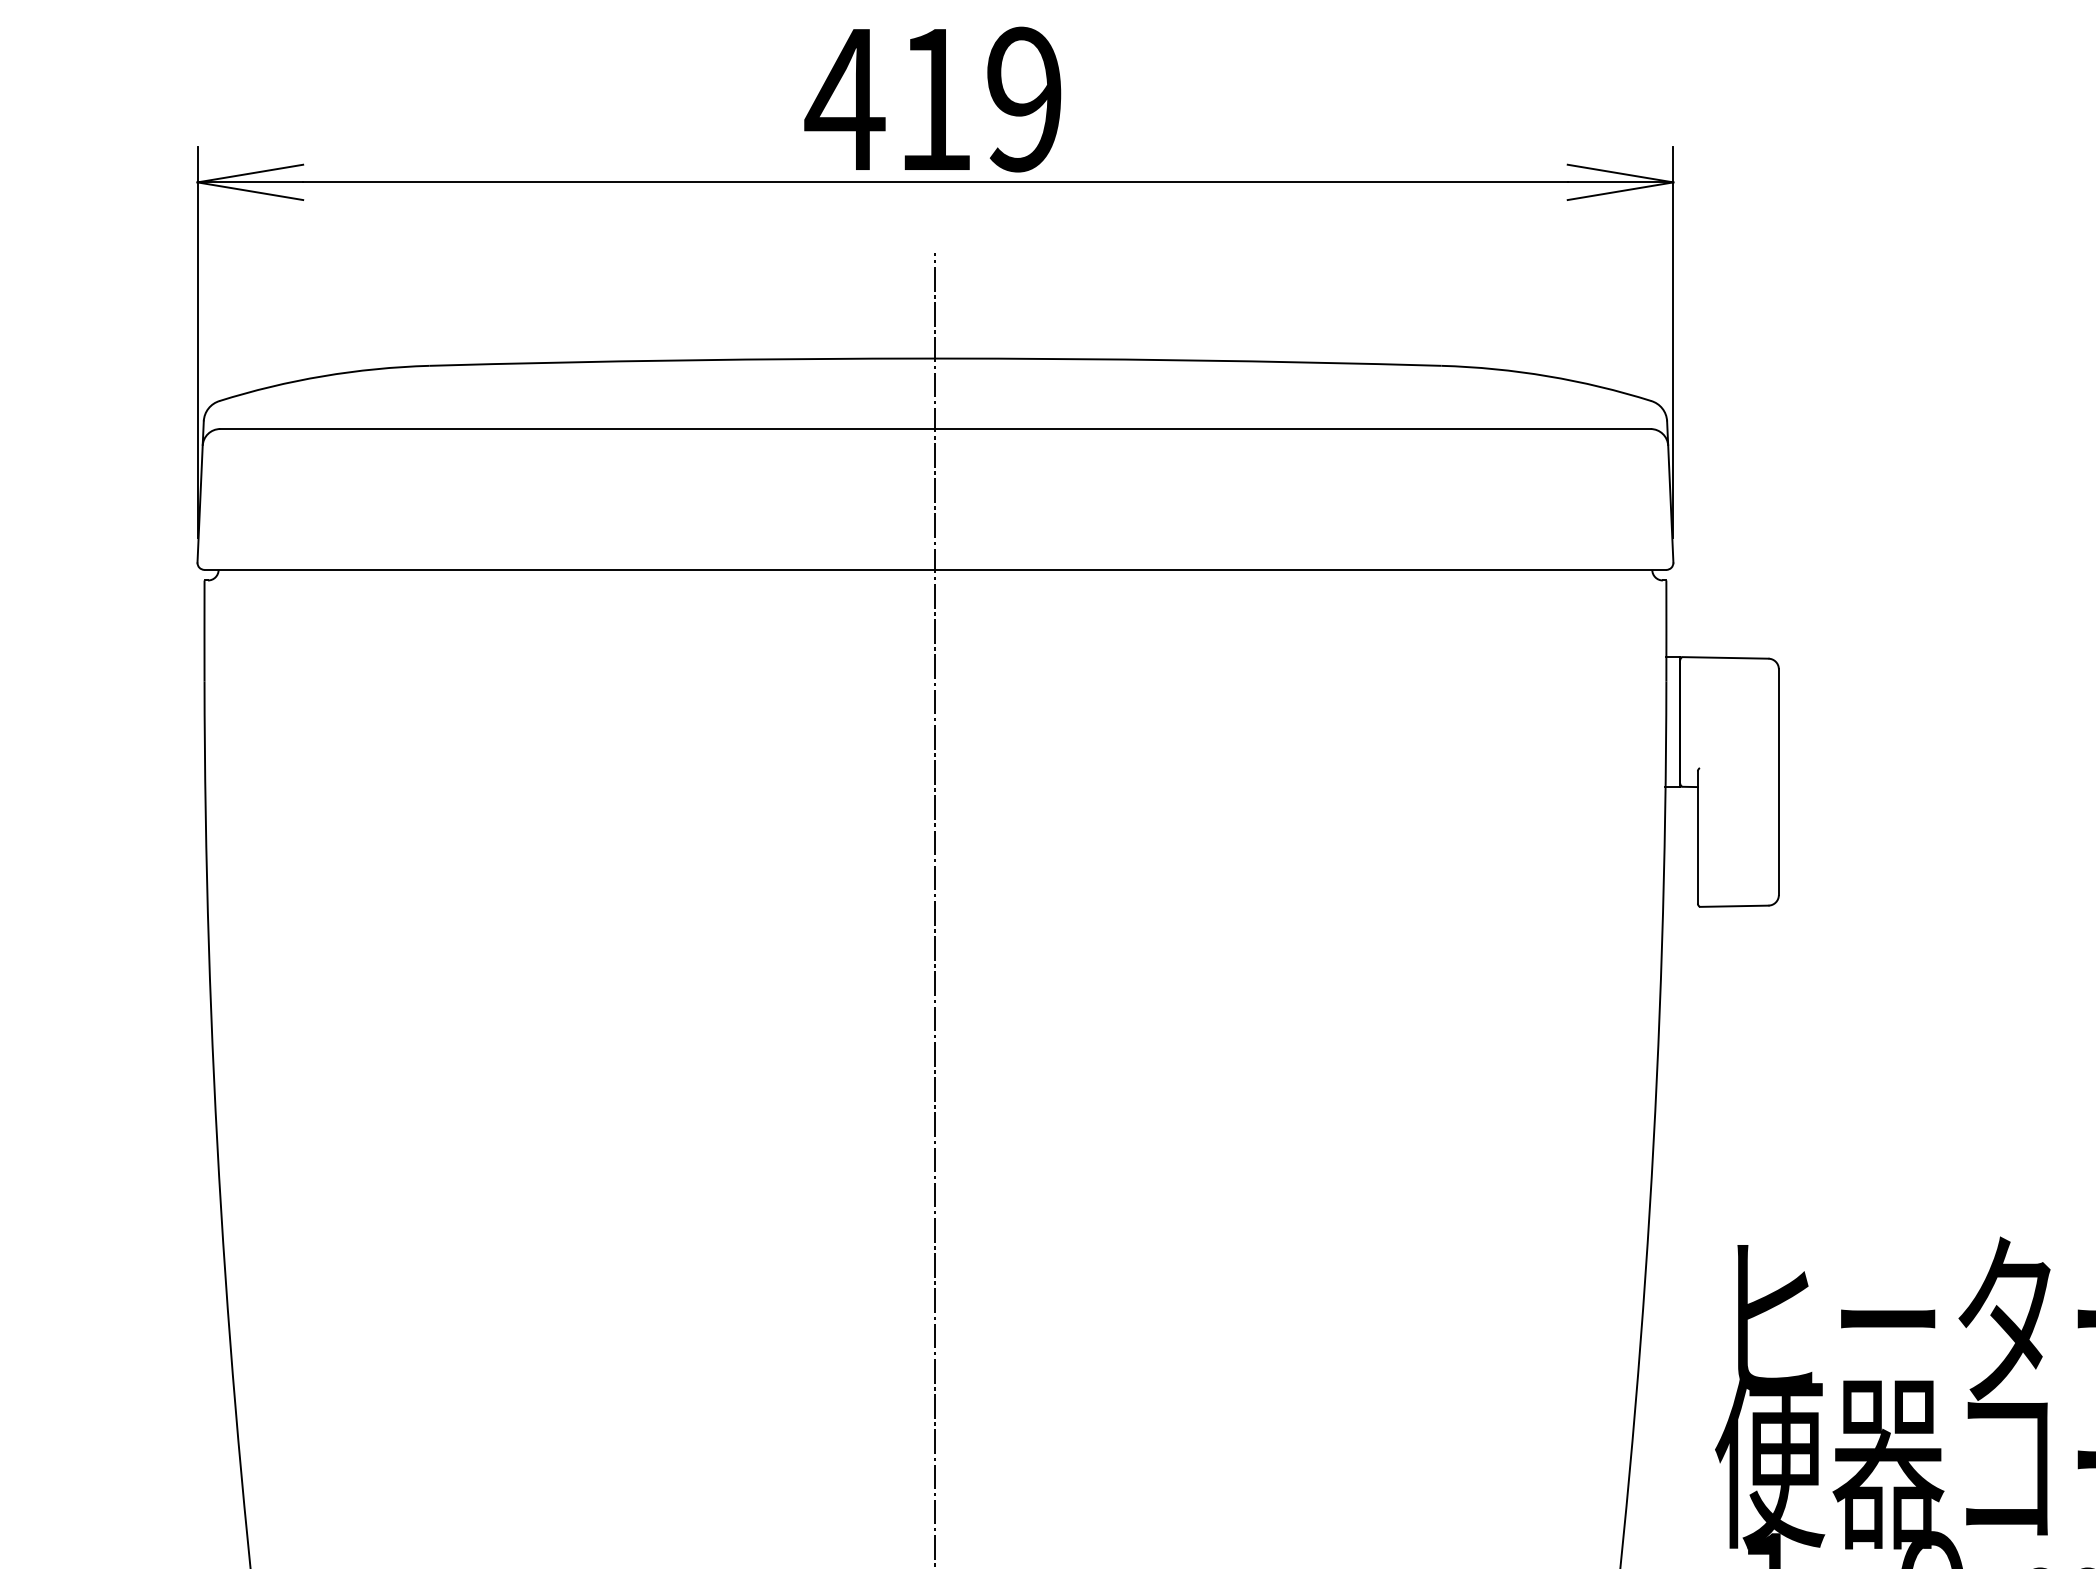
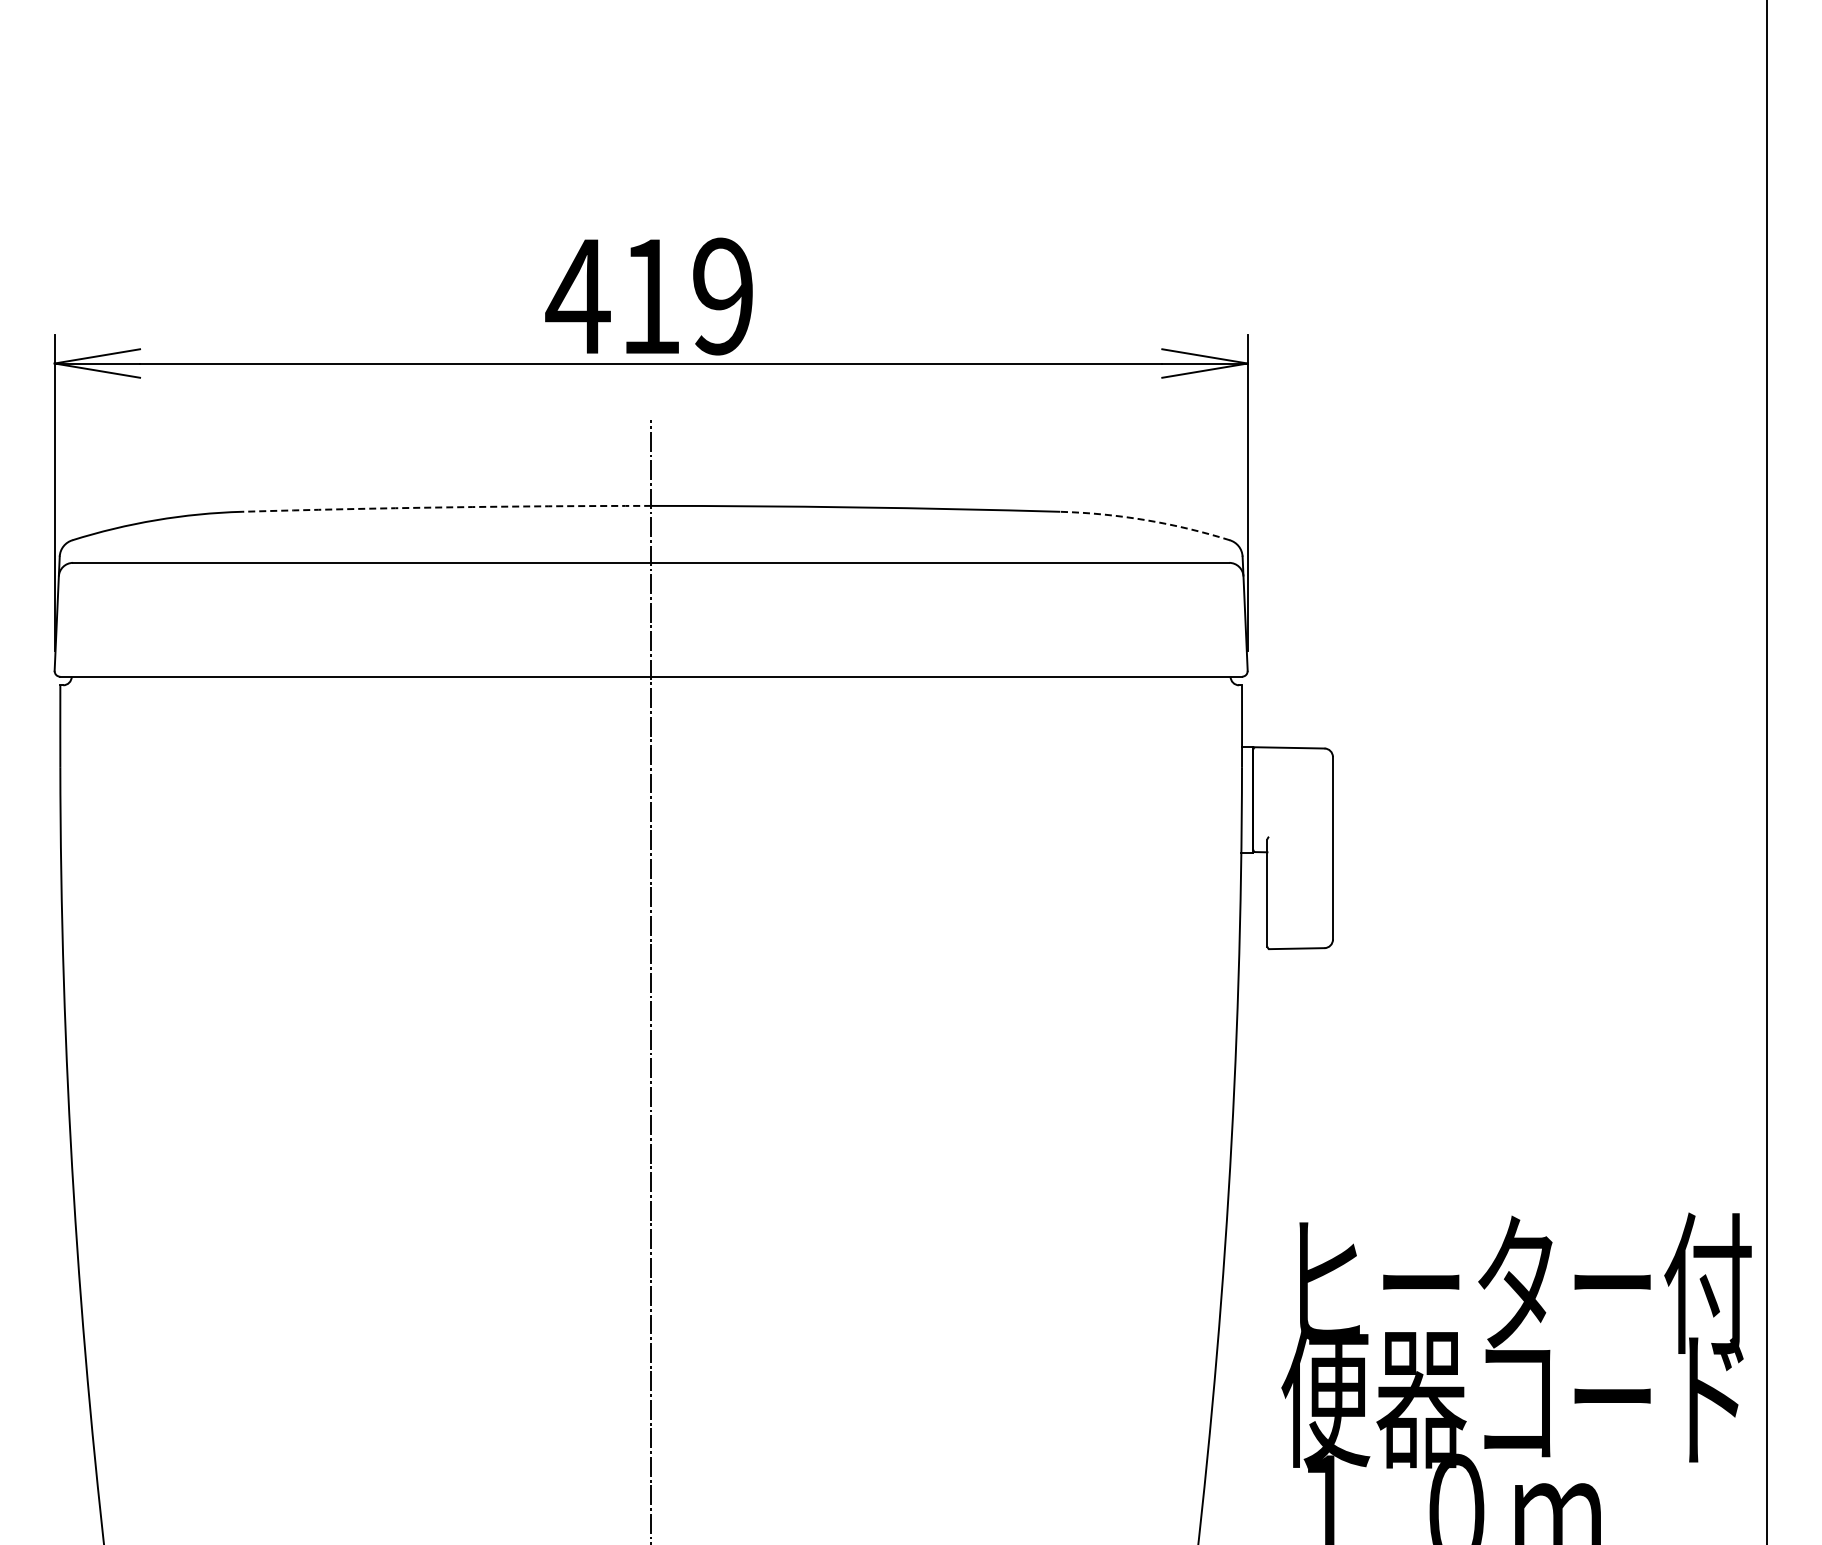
arc: (682, 360) -> (446, 507), solid -> dashed
arc: (1548, 376) -> (1146, 520), solid -> dashed

